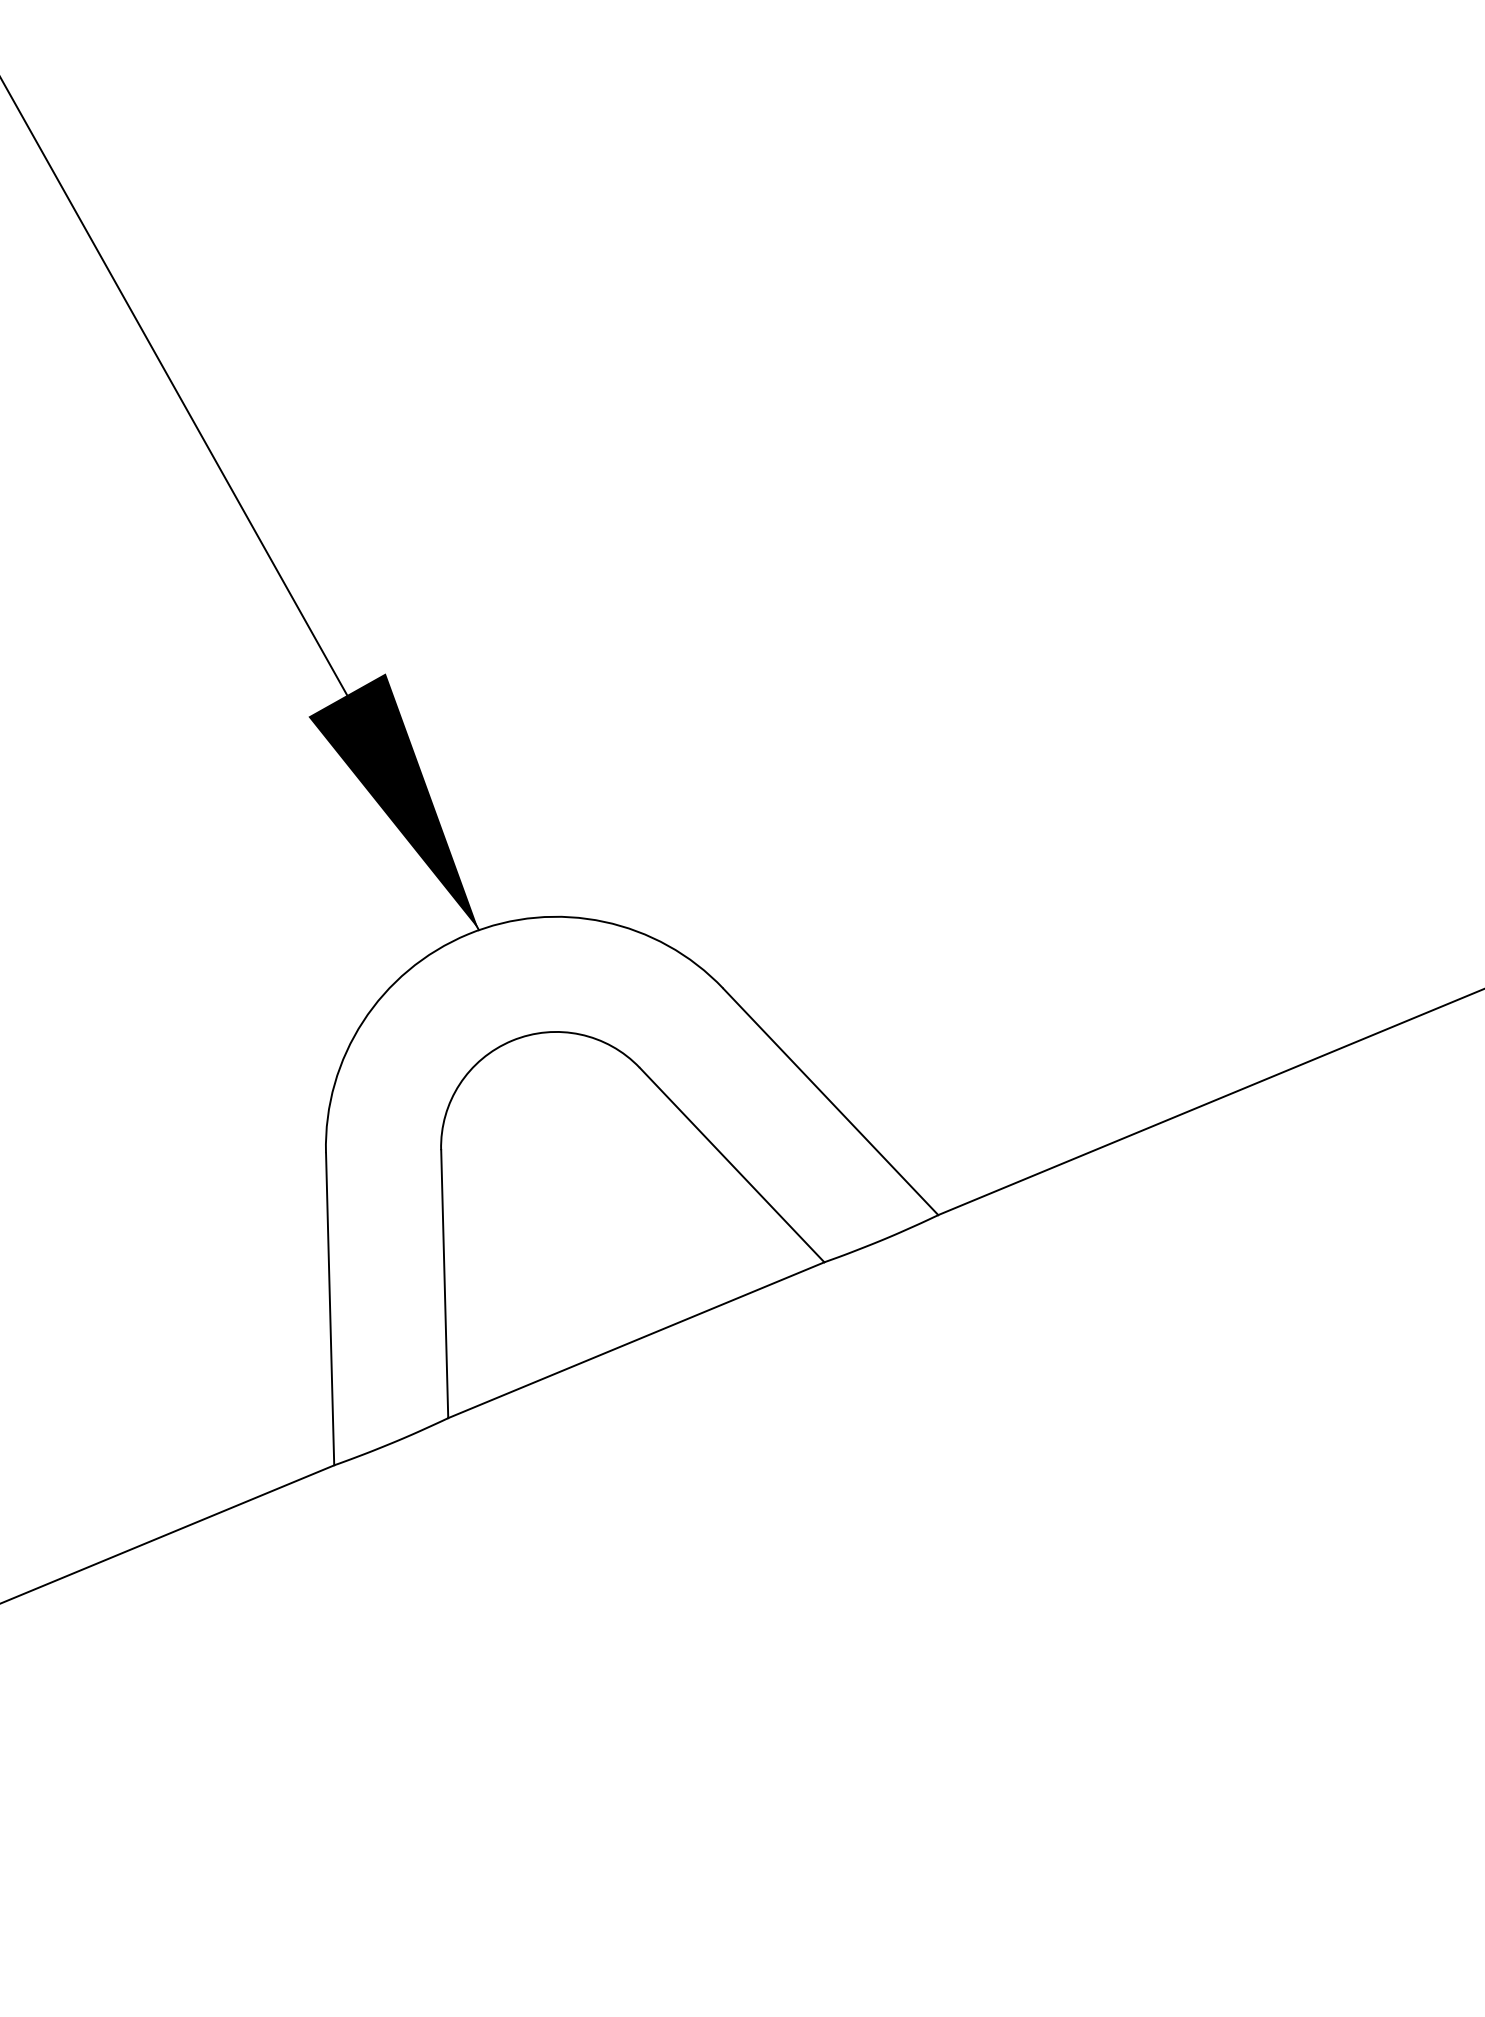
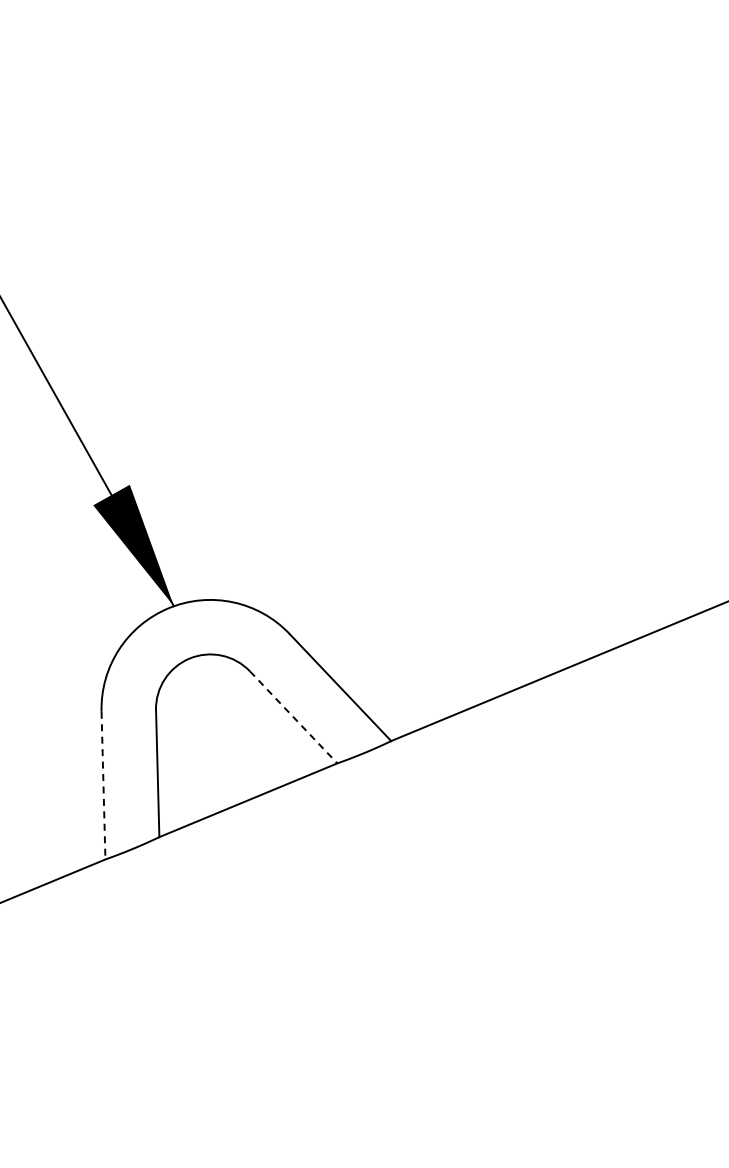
line: (733, 1165) -> (294, 717), solid -> dashed
line: (330, 1308) -> (103, 785), solid -> dashed

